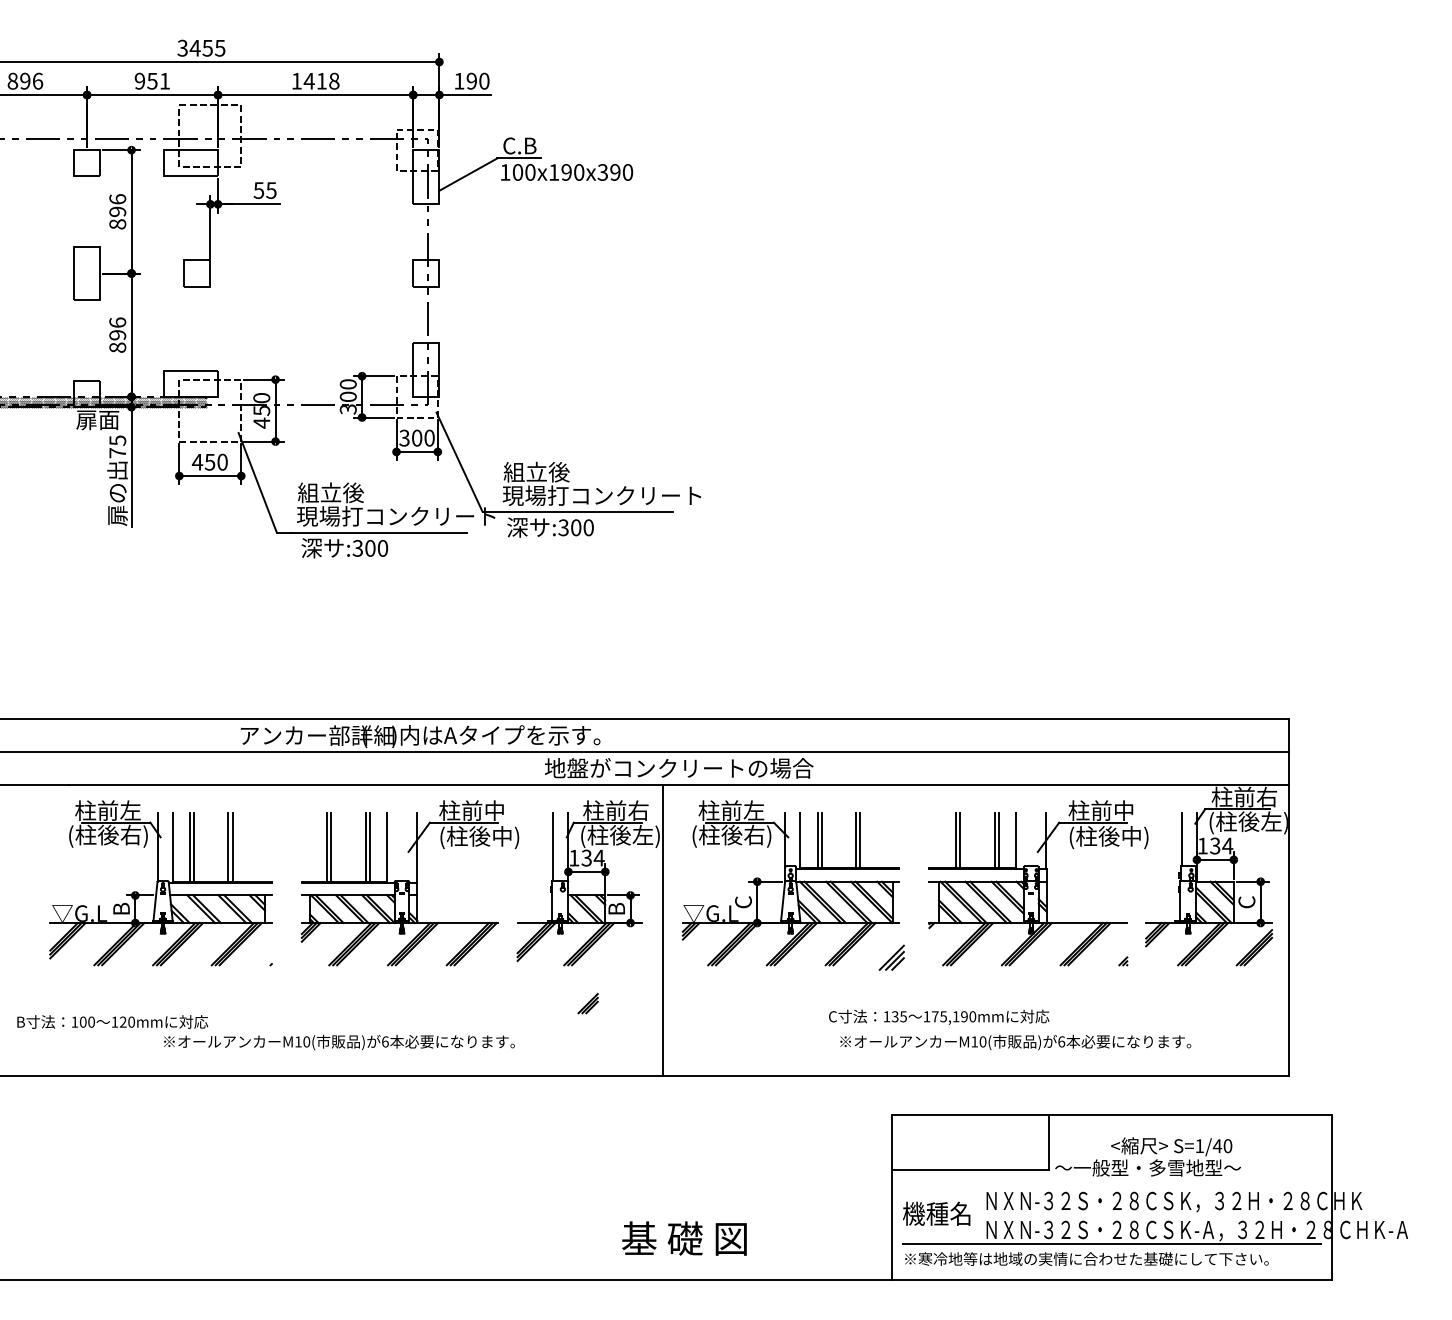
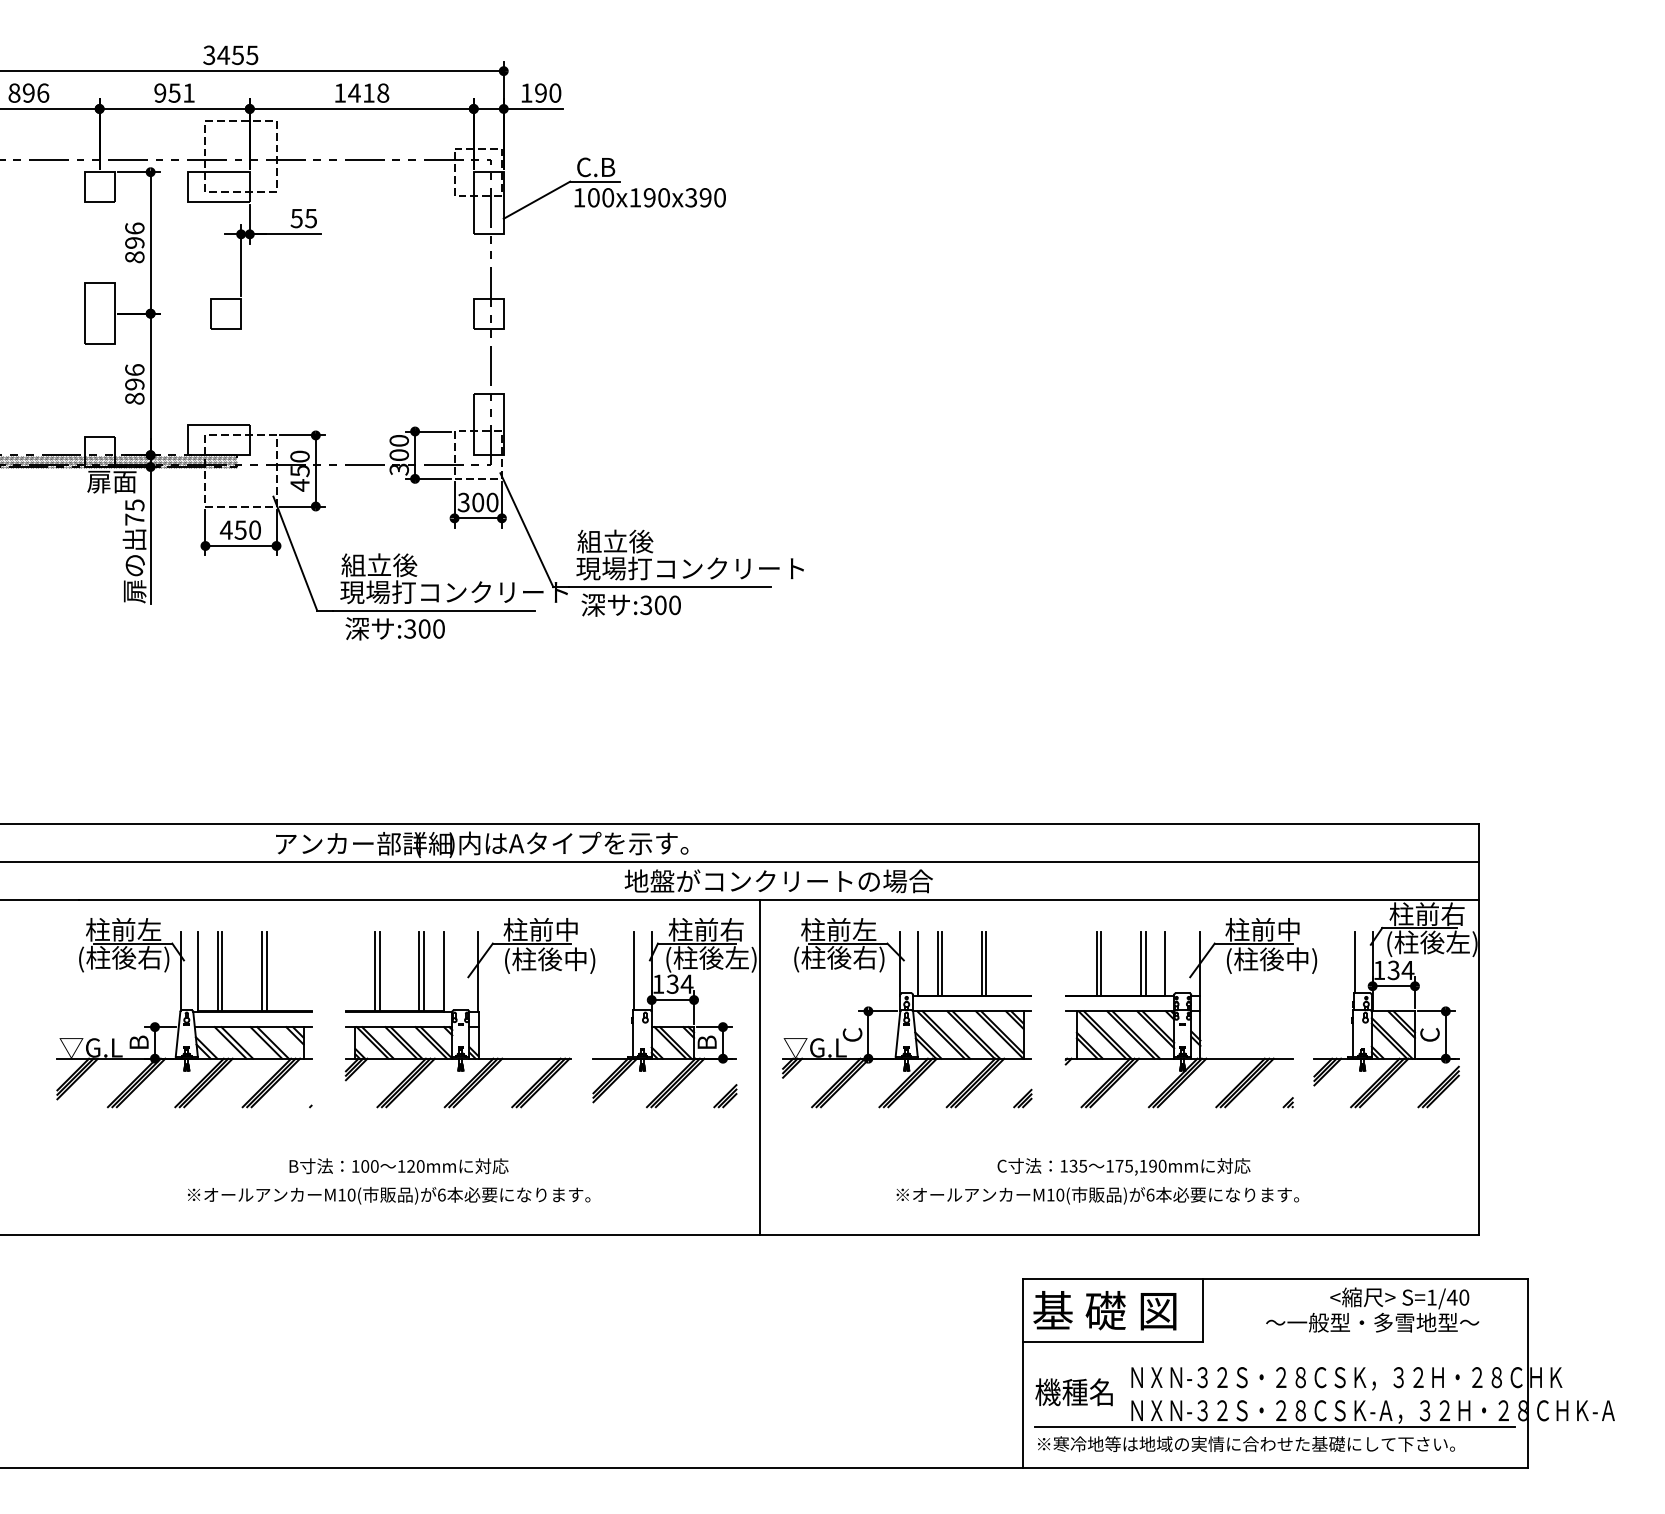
part: (891, 957) -> (1022, 1098), size x0.62
part: (588, 1003) -> (725, 1096), moved
text: (938, 1017) -> (1123, 1166), moved
text: (112, 1022) -> (398, 1166), moved
text: (1015, 1042) -> (1097, 1195), moved
text: (1147, 1156) -> (1372, 1309), moved
text: (684, 1238) -> (1104, 1310), moved

